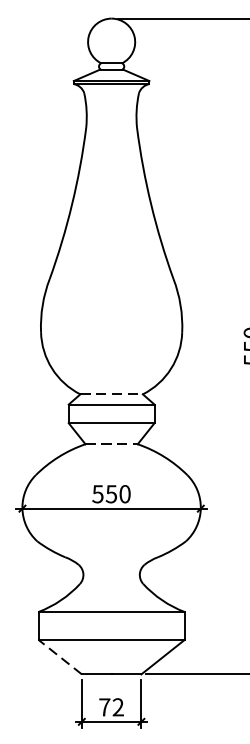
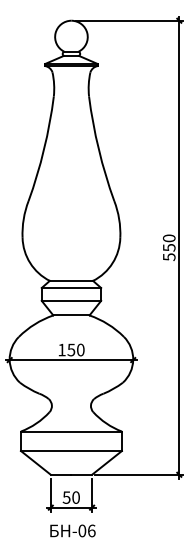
line: (111, 393) -> (71, 280), dashed -> solid
line: (111, 444) -> (71, 315), dashed -> solid
text: (97, 493) -> (61, 349), 550 -> 150
line: (59, 656) -> (35, 462), dashed -> solid
text: (110, 707) -> (70, 497), 72 -> 50

